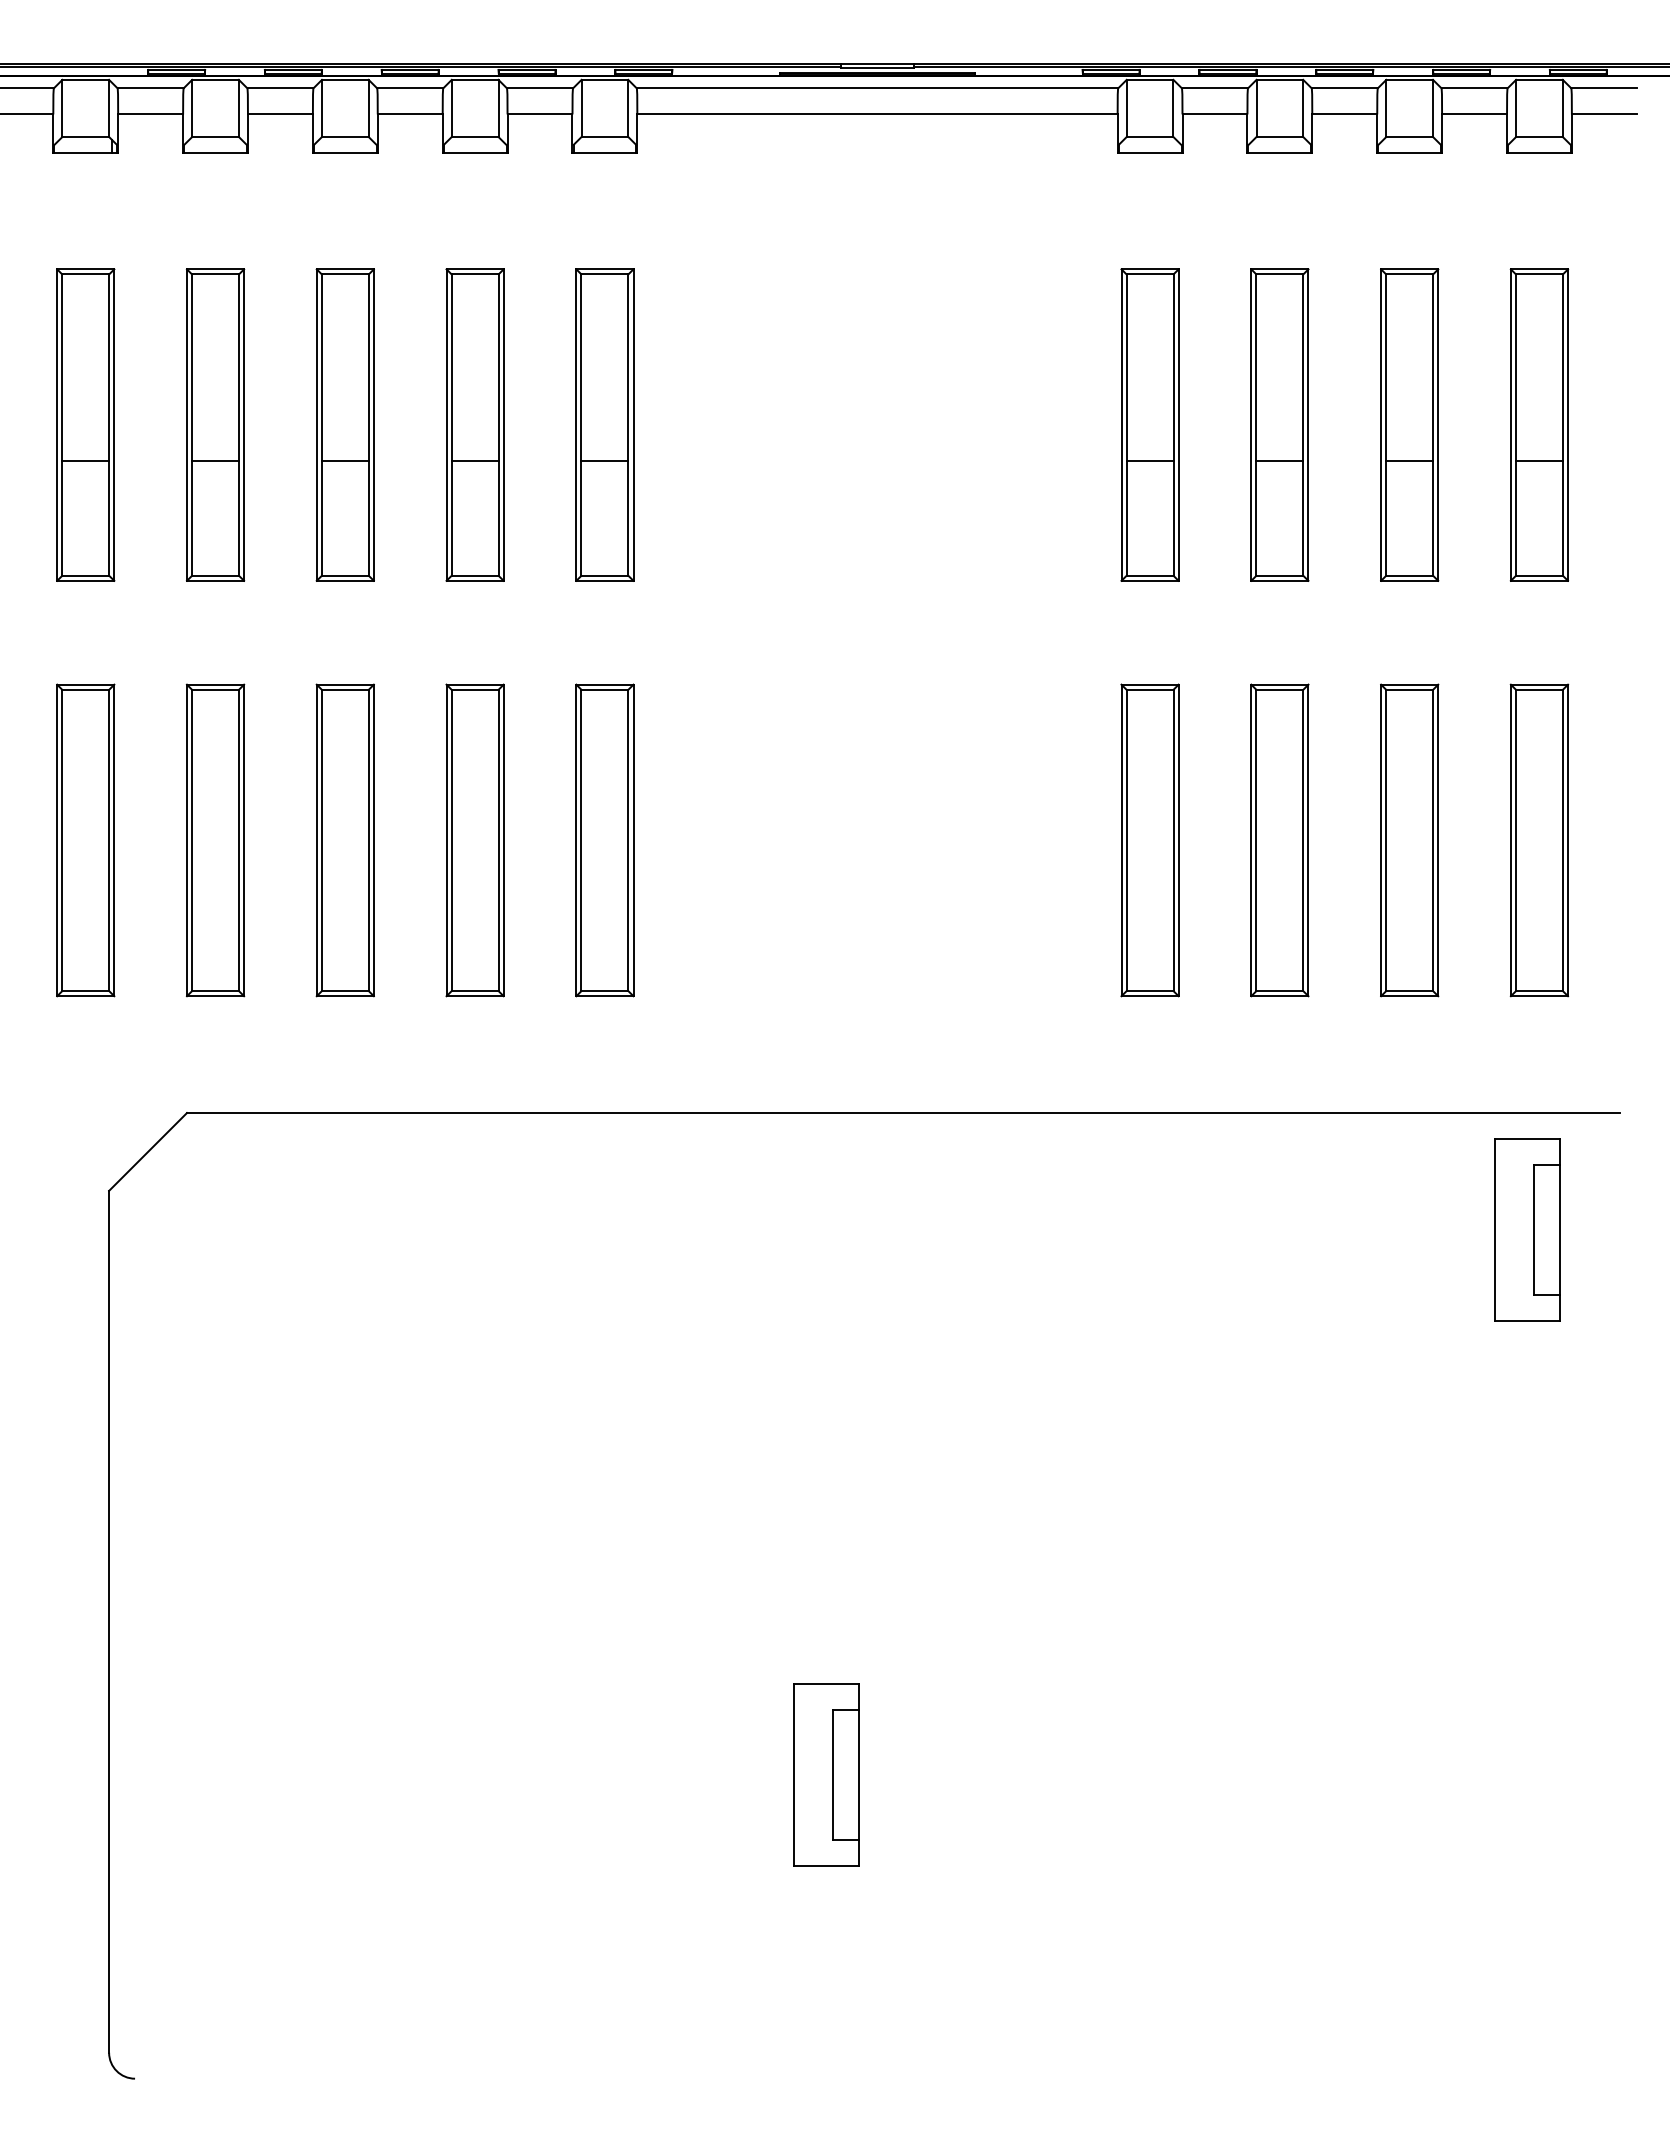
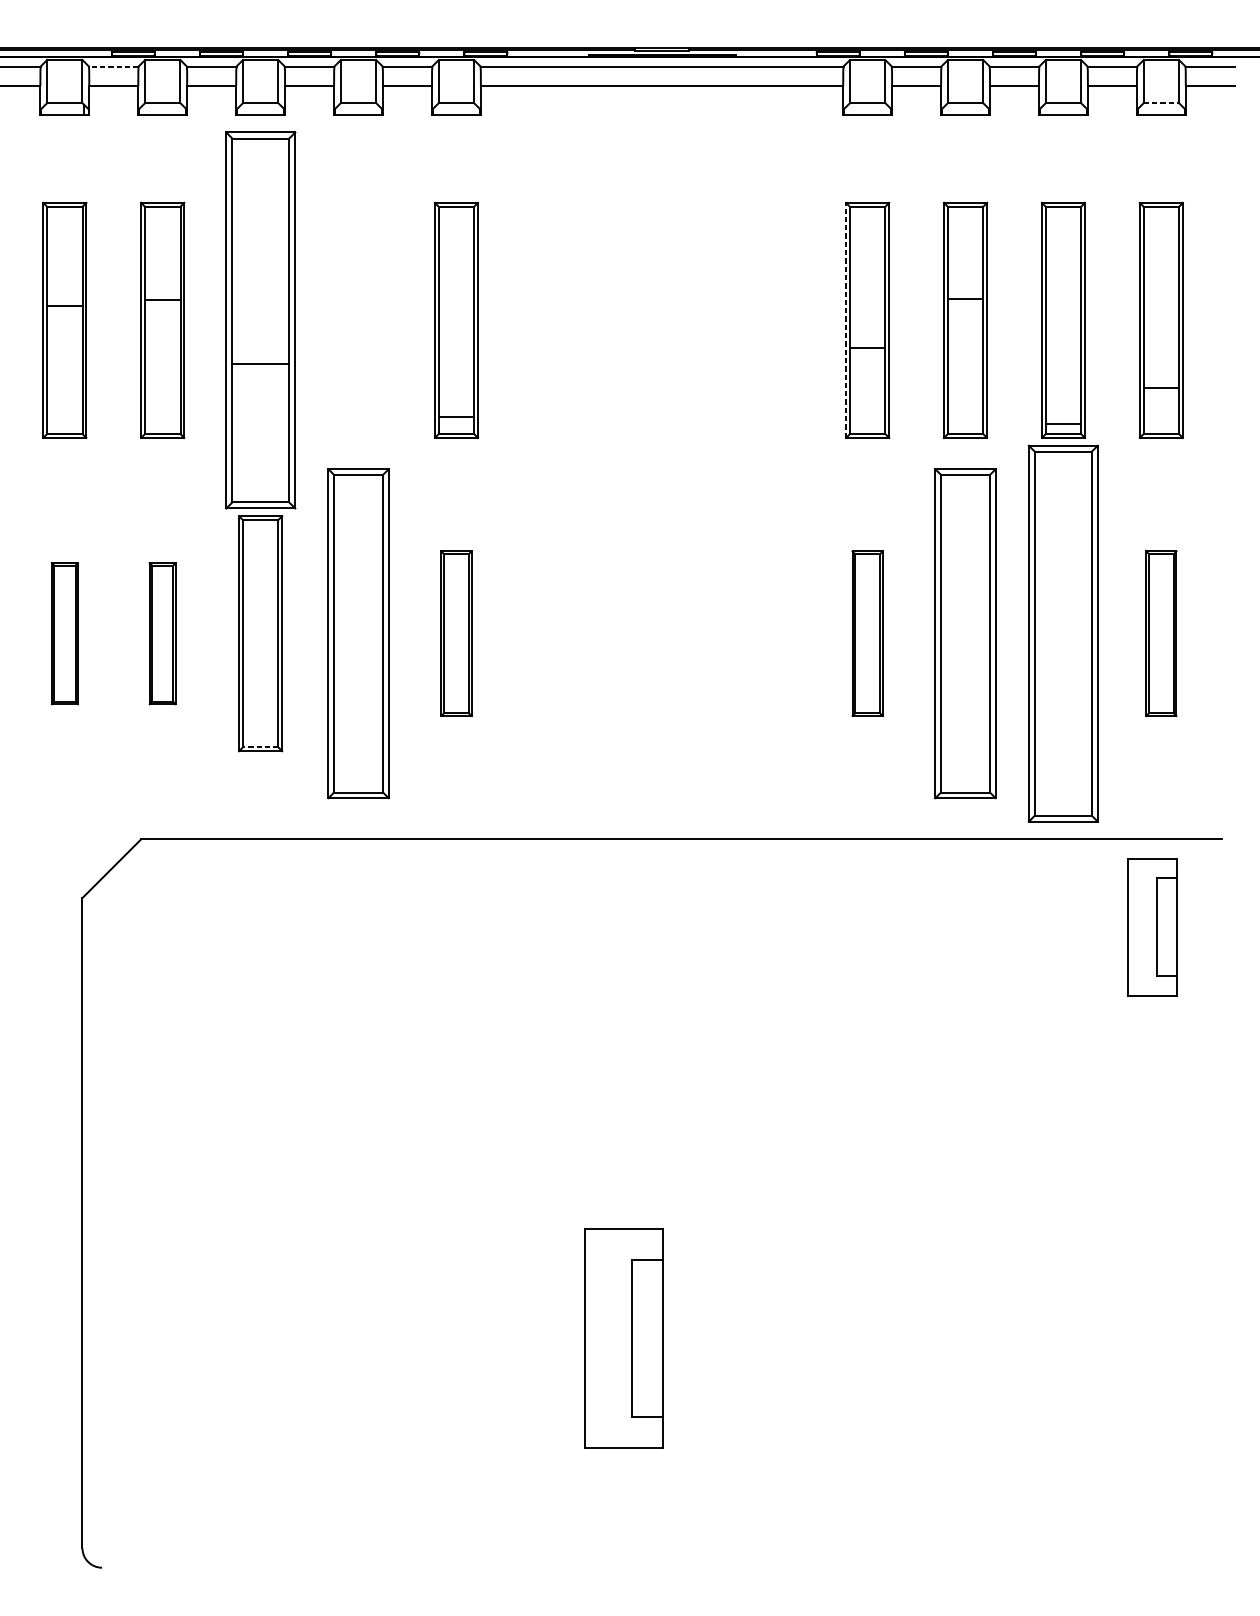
line: (150, 88) -> (113, 66), solid -> dashed
line: (1539, 137) -> (1161, 103), solid -> dashed
part: (344, 424) -> (260, 319), size x1.6
part: (474, 424) -> (358, 319), removed
line: (1121, 425) -> (846, 320), solid -> dashed
line: (85, 461) -> (64, 306), moved
line: (215, 461) -> (162, 300), moved
line: (604, 461) -> (456, 417), moved
line: (1279, 461) -> (965, 298), moved
line: (1409, 461) -> (1063, 424), moved
line: (1539, 461) -> (1161, 387), moved
part: (85, 840) -> (64, 633), size x0.6
part: (215, 840) -> (162, 633), size x0.6
part: (474, 840) -> (358, 633), size x1.4
part: (604, 840) -> (456, 633), size x0.7
part: (1149, 840) -> (867, 633), size x0.7
part: (1279, 840) -> (965, 633), size x1.4
part: (1409, 840) -> (1063, 633), size x1.6
part: (1539, 840) -> (1161, 633), size x0.7
line: (345, 991) -> (260, 747), solid -> dashed
part: (826, 1774) -> (623, 1338), size x1.6

